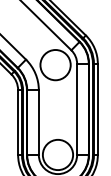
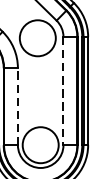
line: (77, 109) -> (63, 91), solid -> dashed
line: (38, 122) -> (17, 106), solid -> dashed

